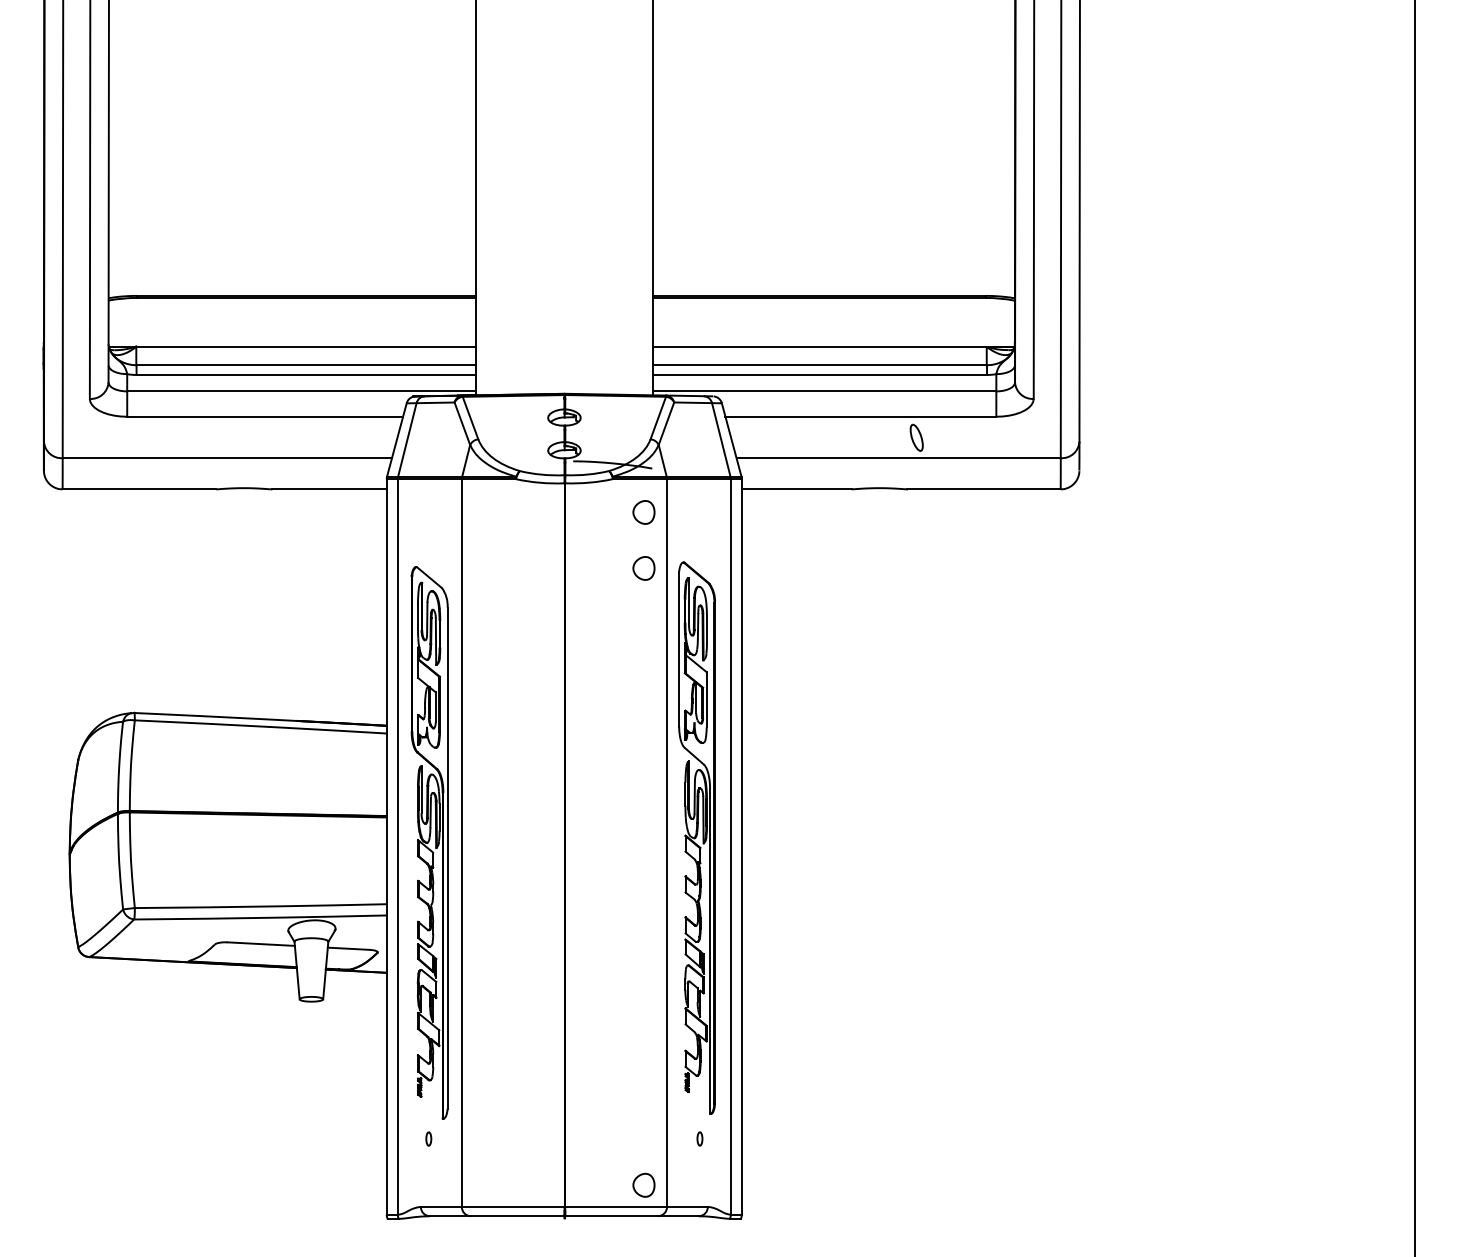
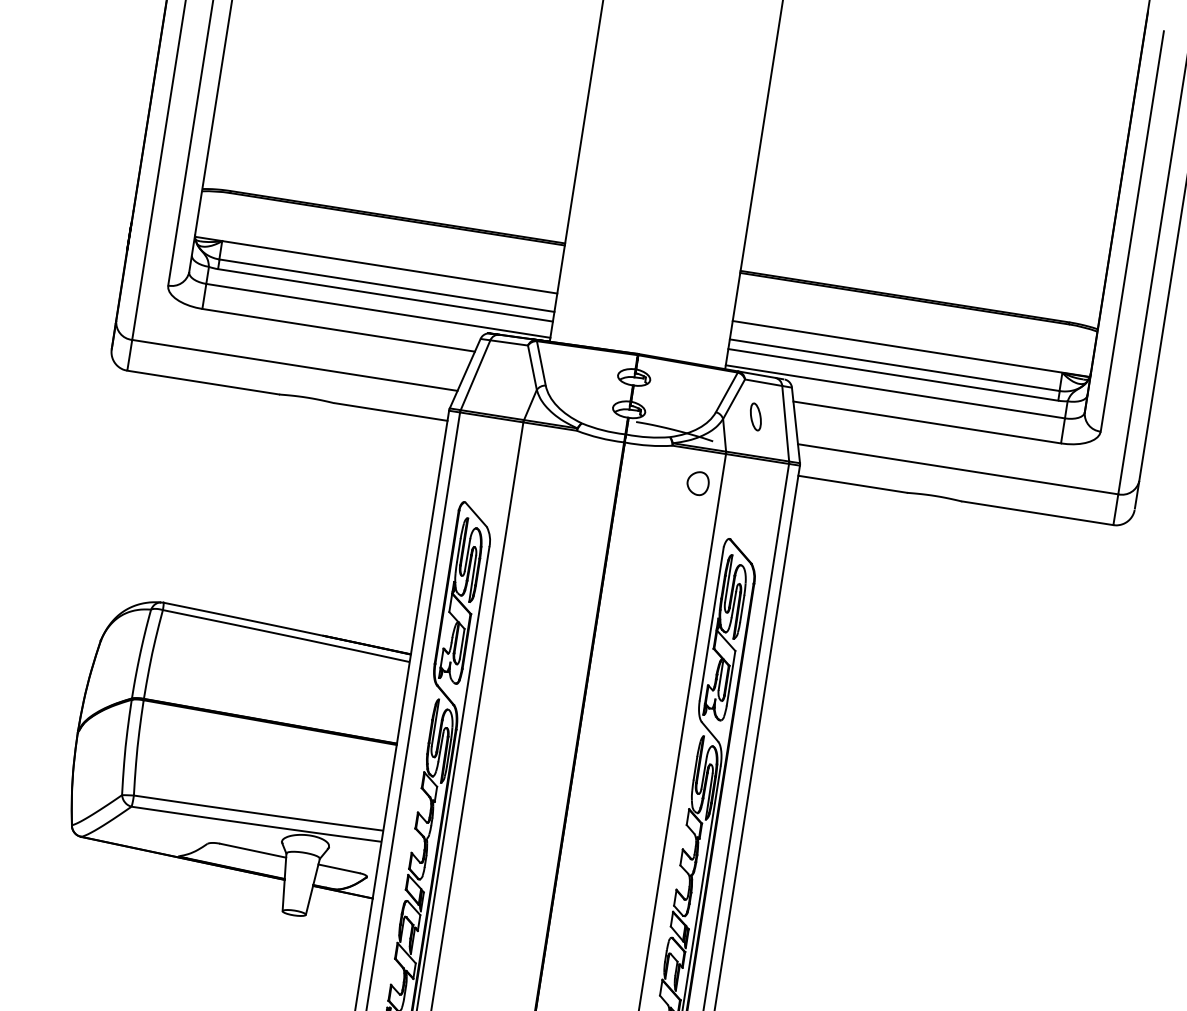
part: (916, 437) -> (755, 416), moved
part: (643, 568) -> (688, 538), removed

